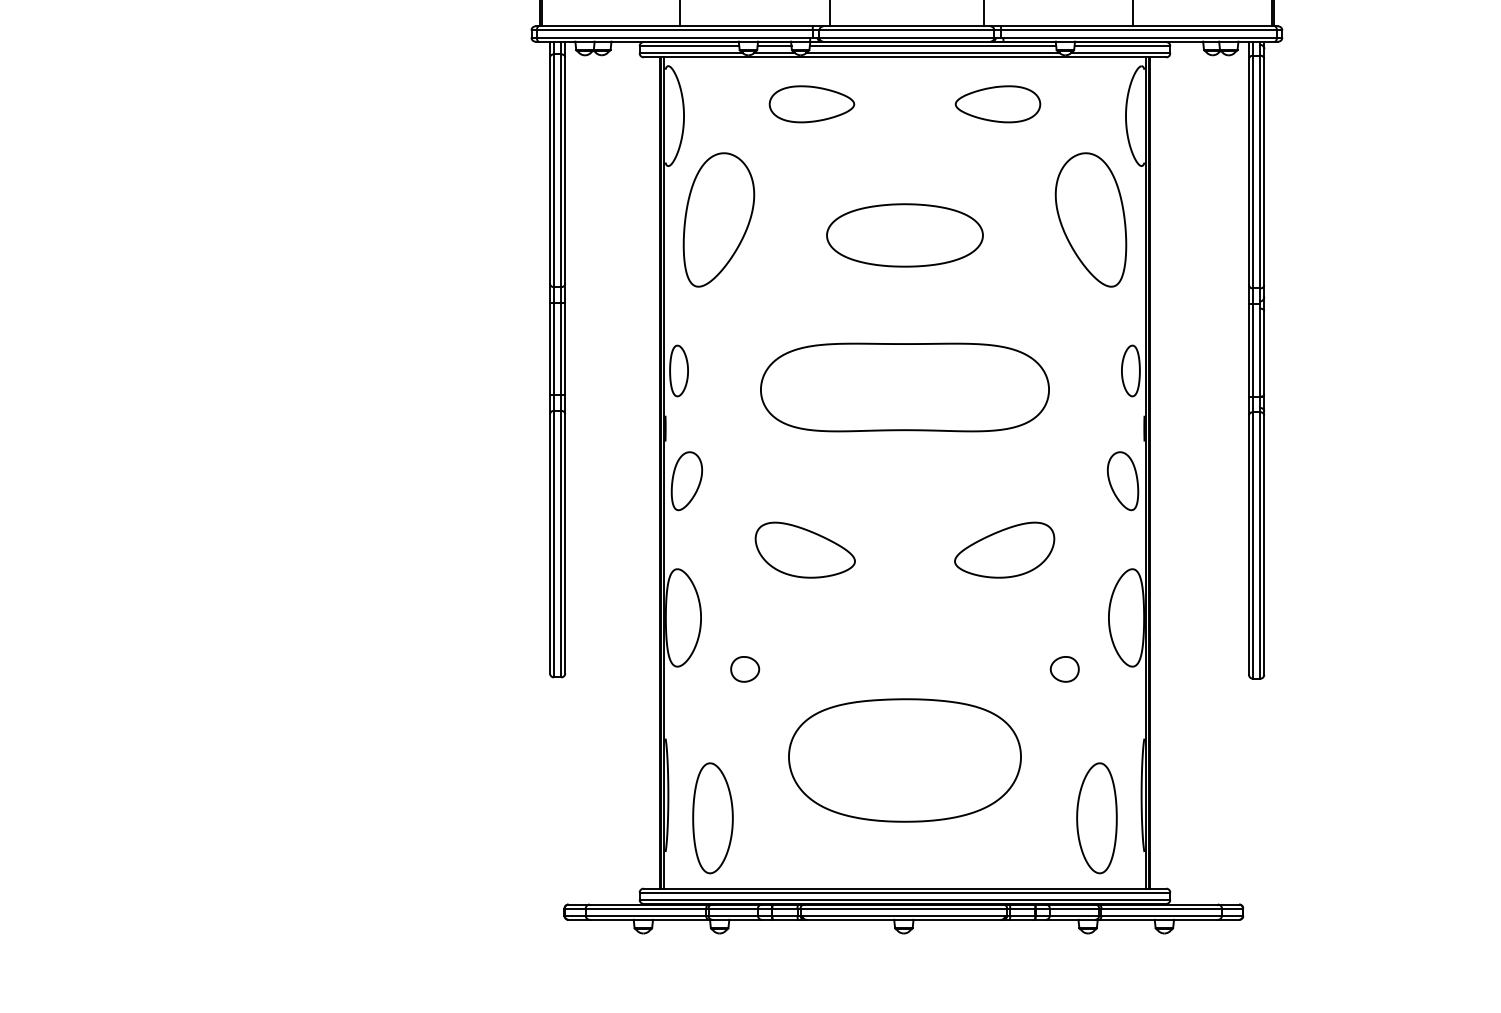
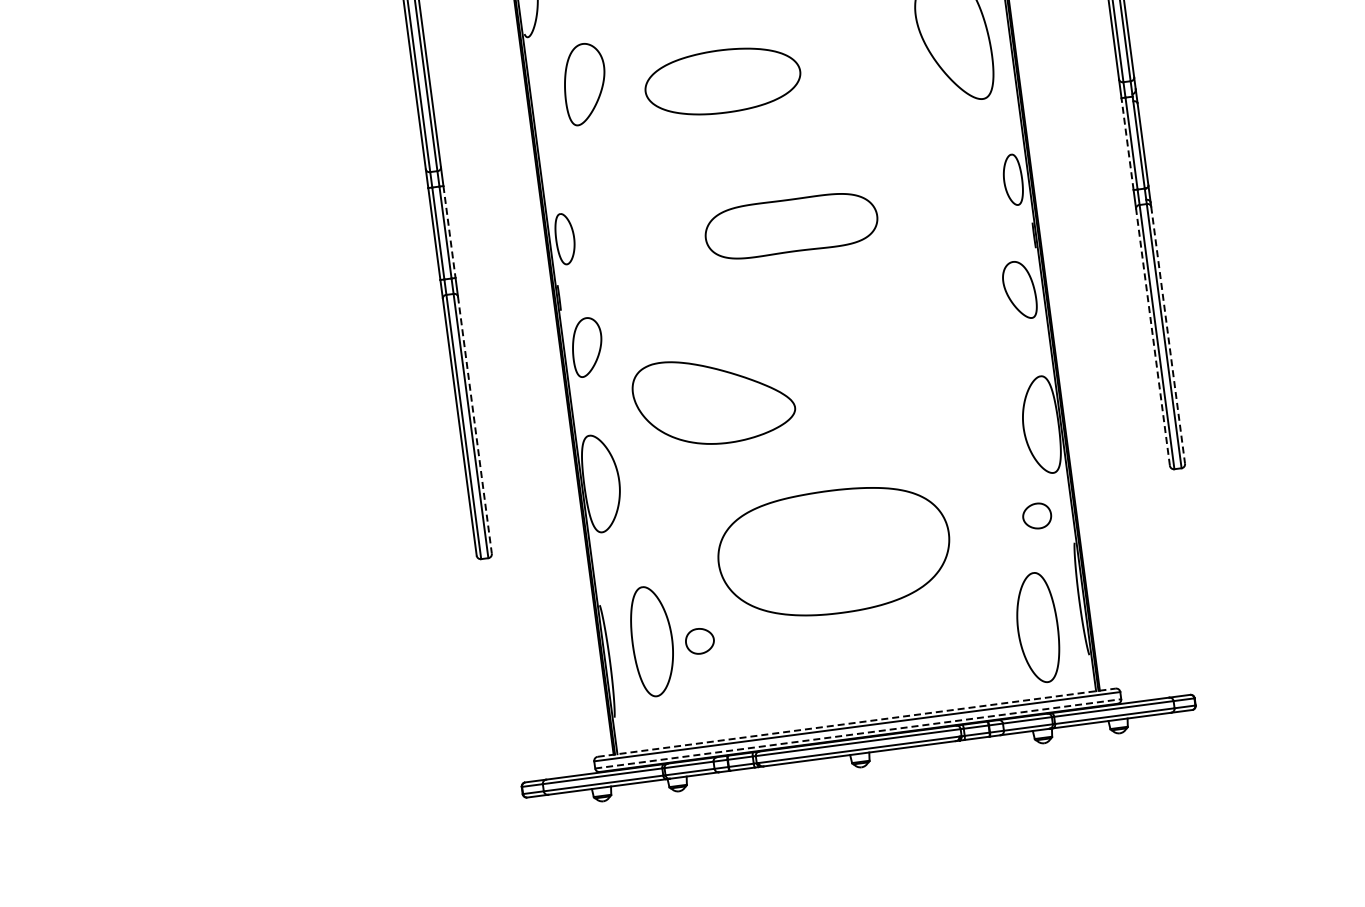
part: (718, 219) -> (584, 83), size x0.6
part: (904, 235) -> (722, 81), moved
line: (565, 349) -> (449, 232), solid -> dashed
line: (1248, 349) -> (1126, 143), solid -> dashed
part: (904, 387) -> (790, 225), size x0.6
line: (565, 543) -> (475, 424), solid -> dashed
line: (1248, 545) -> (1152, 337), solid -> dashed
line: (1264, 545) -> (1168, 335), solid -> dashed
part: (804, 549) -> (712, 399), size x1.6
part: (1004, 549) -> (911, 373), removed
part: (745, 669) -> (700, 641), moved
part: (1064, 669) -> (1036, 516), moved
part: (904, 760) -> (833, 552), moved
part: (712, 818) -> (651, 641), moved
line: (905, 888) -> (857, 722), solid -> dashed
line: (905, 899) -> (858, 733), solid -> dashed

